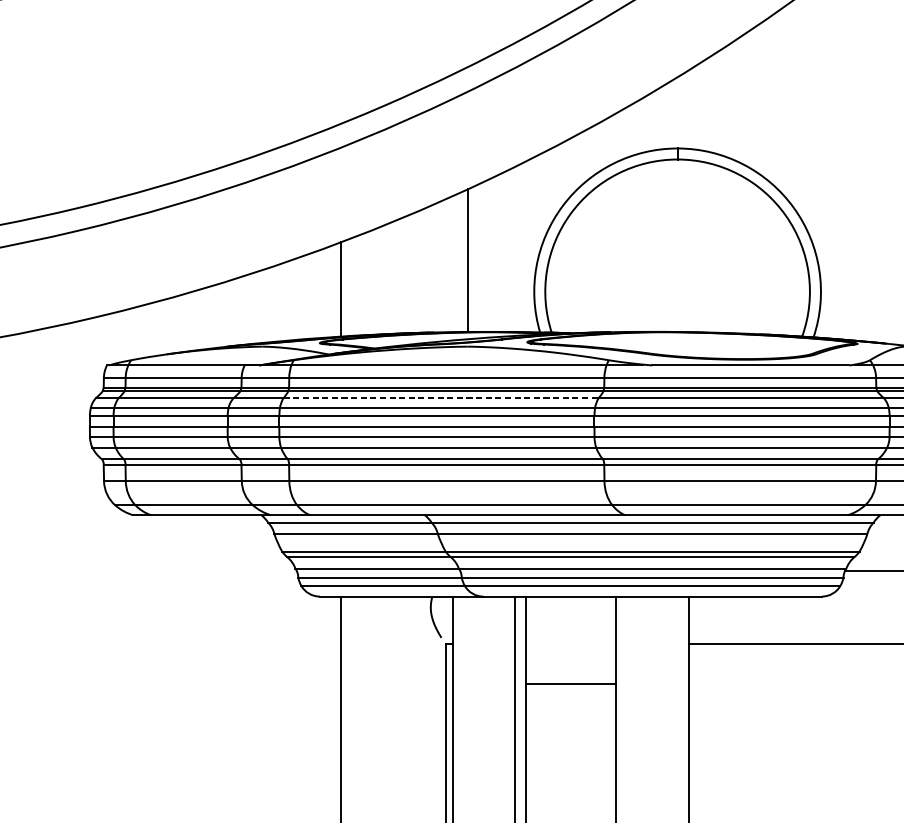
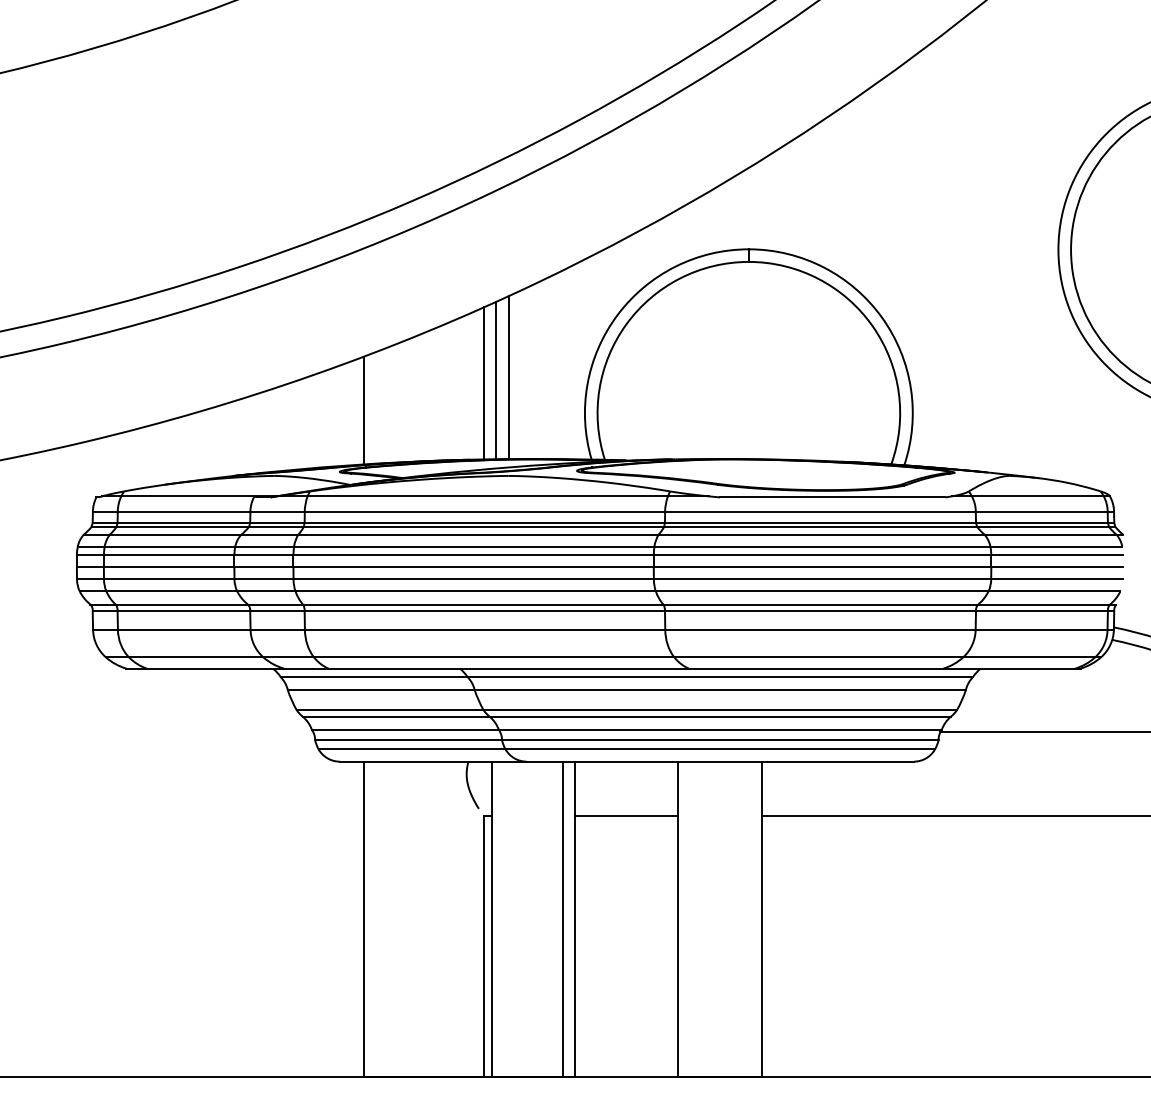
line: (456, 263) -> (496, 380), added
line: (445, 265) -> (483, 383), added
line: (442, 397) -> (479, 534), dashed -> solid
line: (570, 683) -> (626, 816), moved

